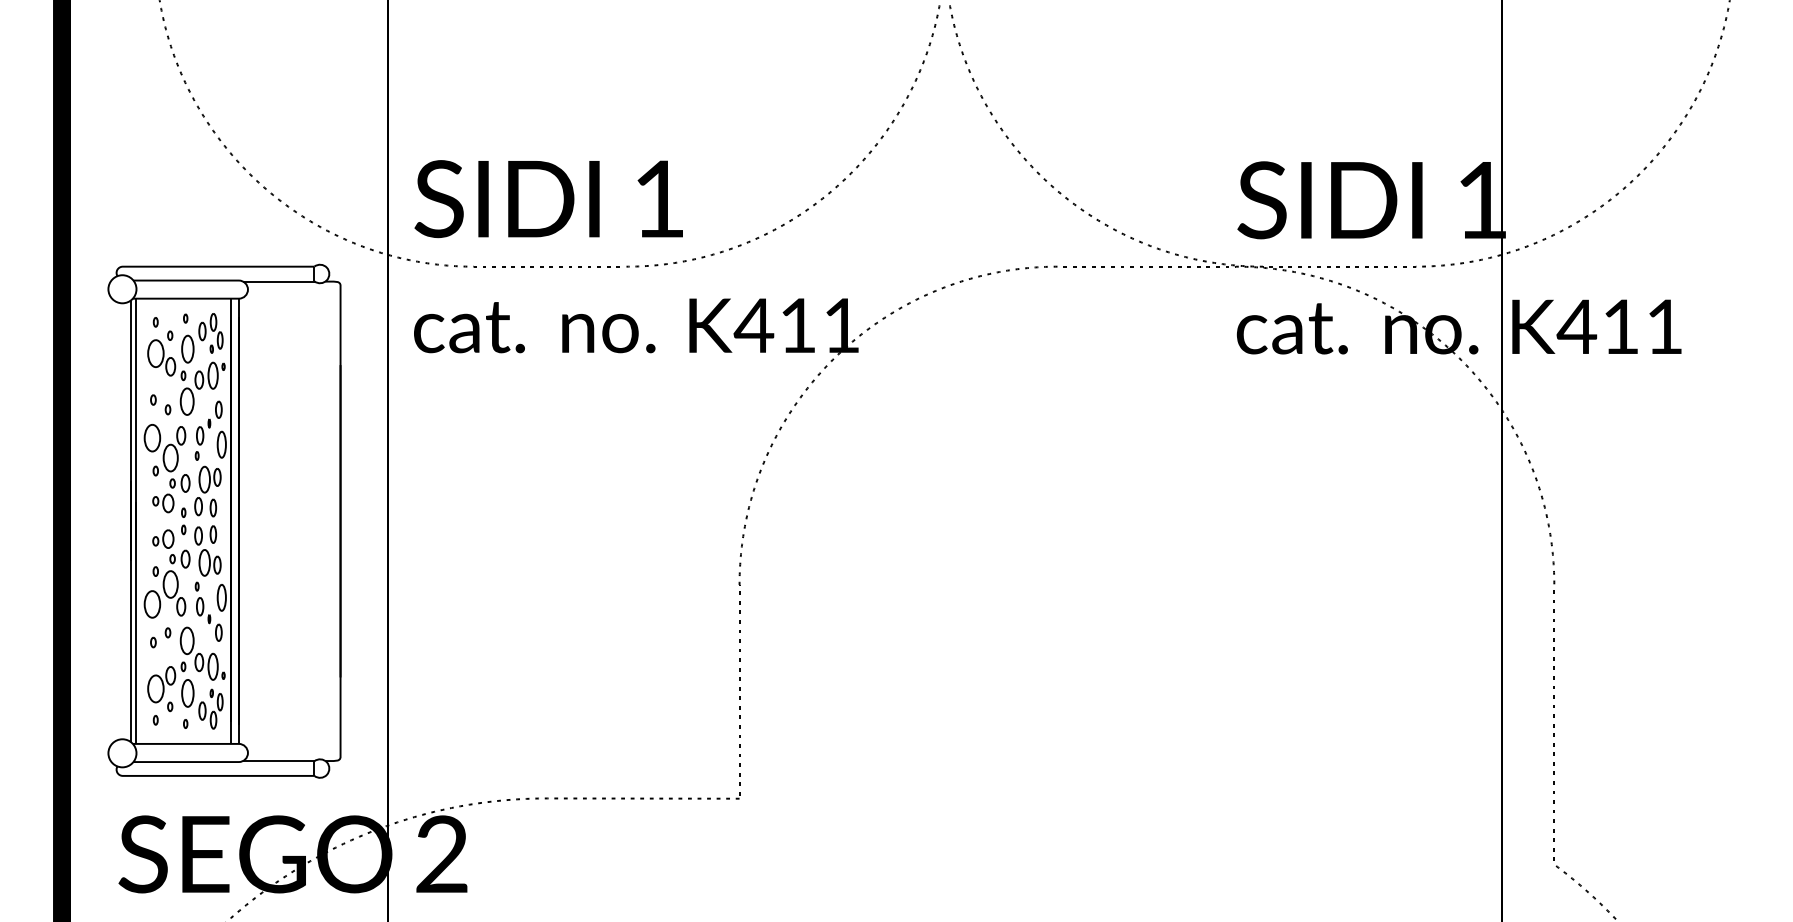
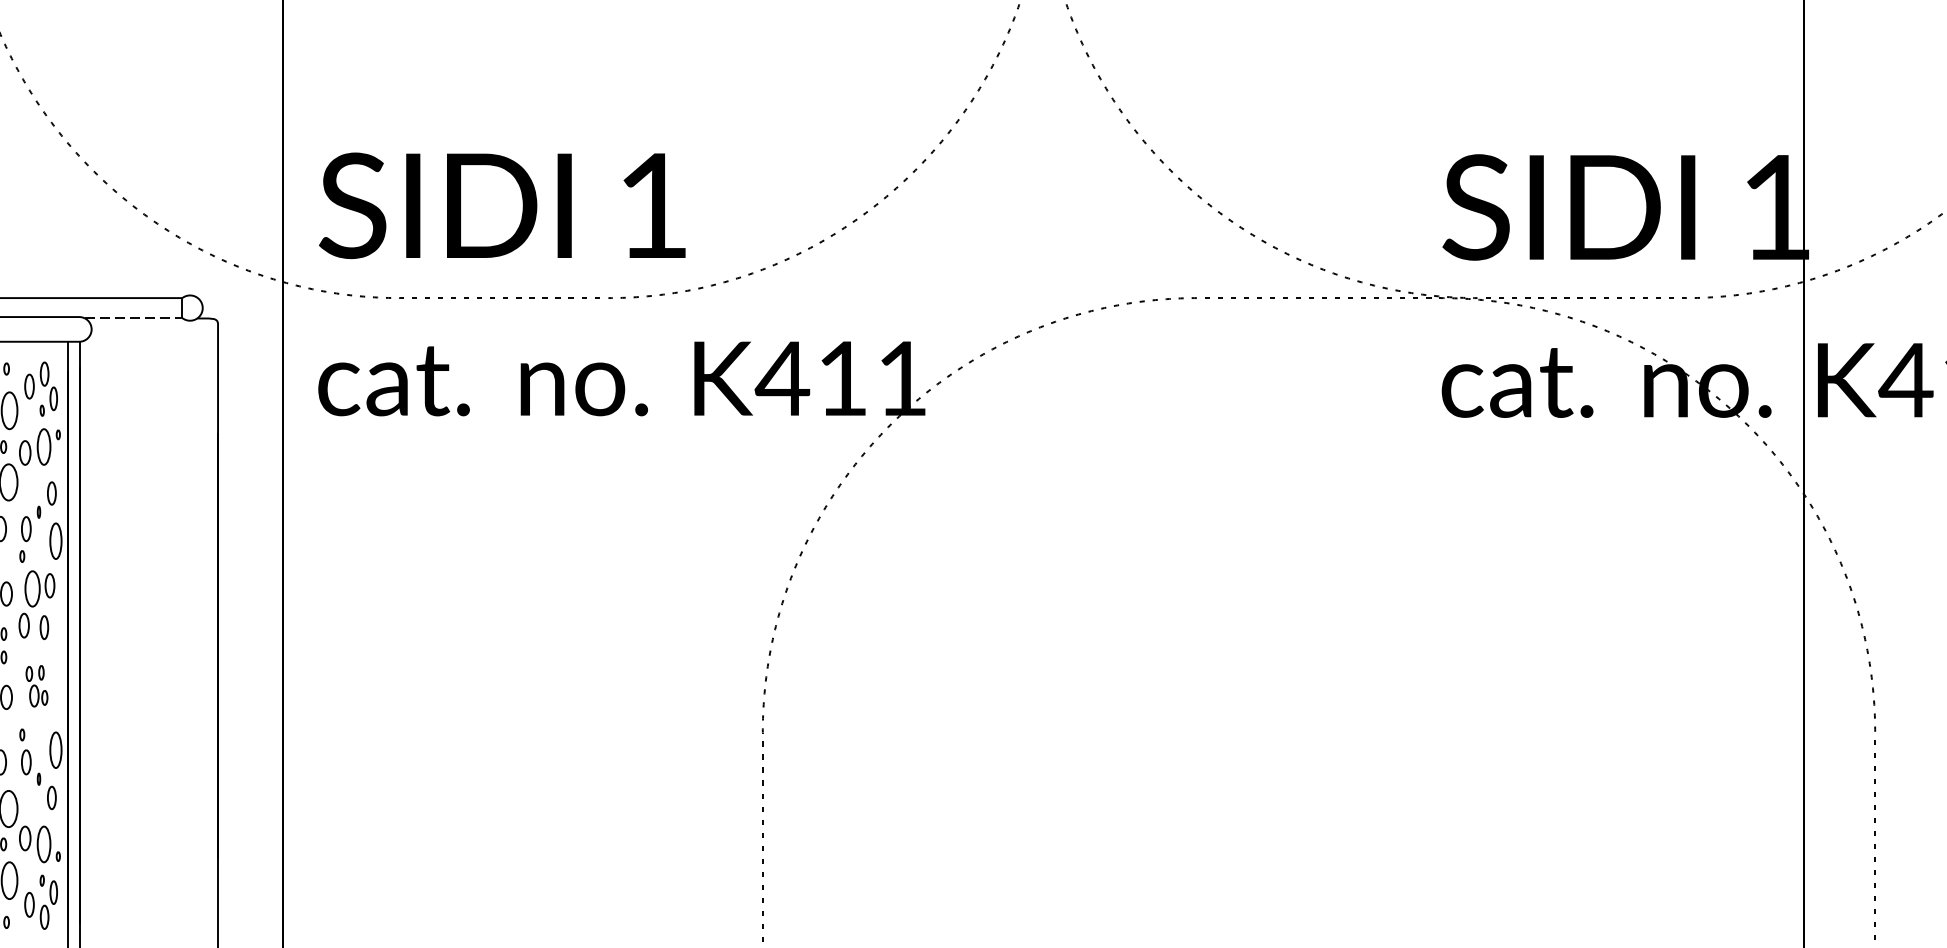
line: (278, 281) -> (133, 318), solid -> dashed
part: (207, 550) -> (36, 685), size x0.6

